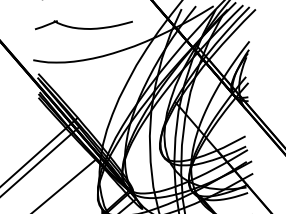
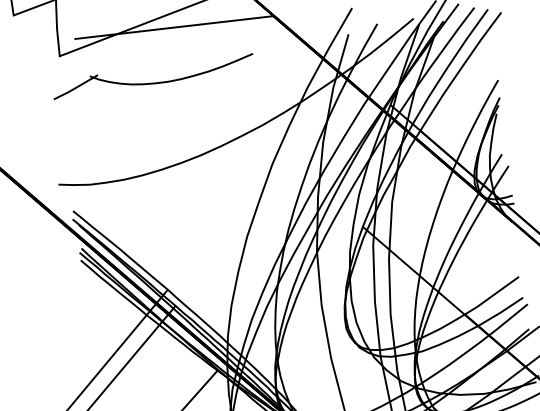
part: (83, 25) -> (152, 76), moved

